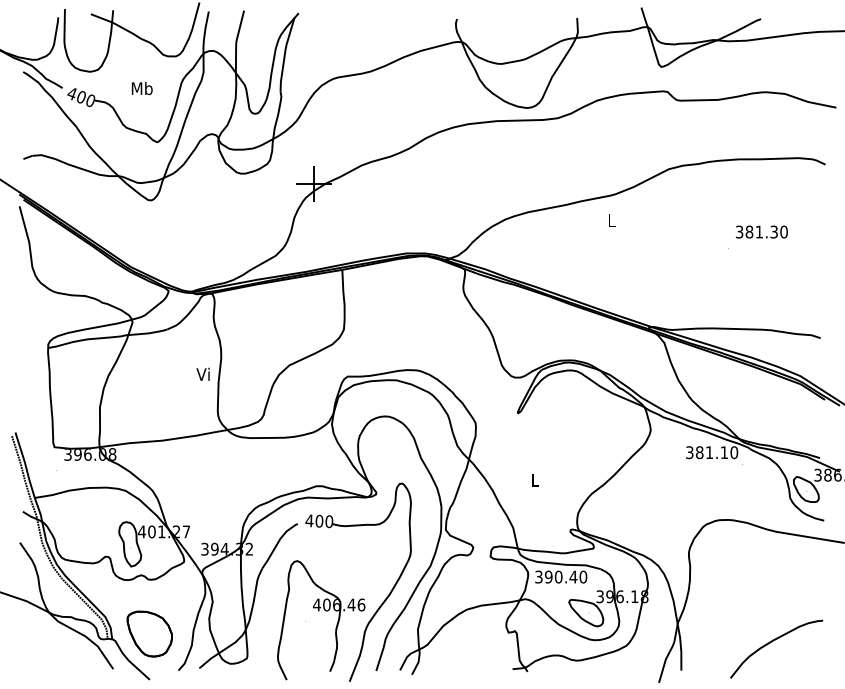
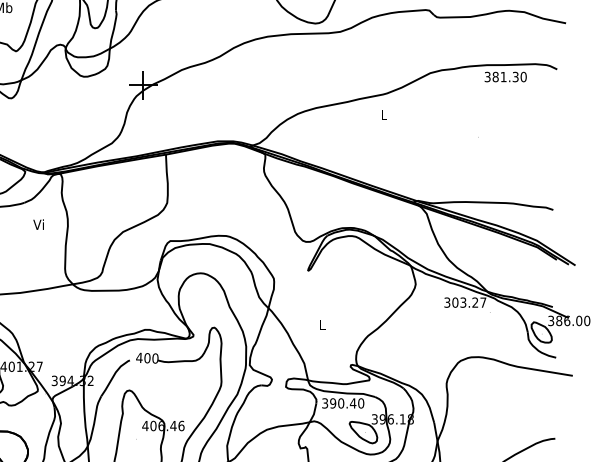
text: (761, 231) -> (505, 76), moved
text: (202, 373) -> (38, 223), moved
text: (716, 452) -> (468, 302), 381.10 -> 303.27

